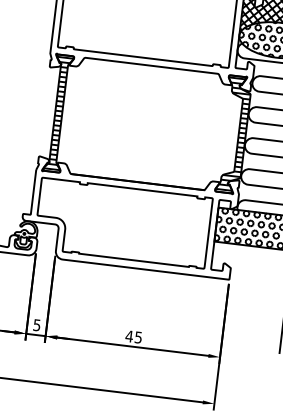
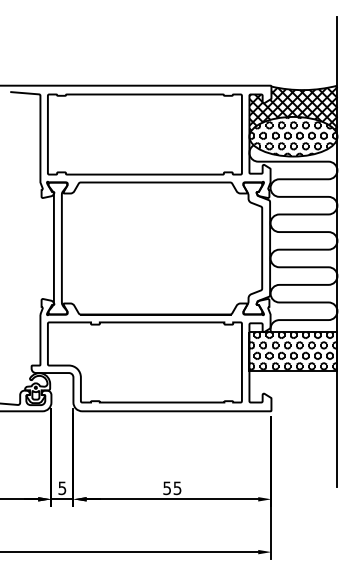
hatch: (58, 113) -> (57, 248), removed
hatch: (233, 133) -> (256, 247), removed
text: (128, 336) -> (166, 488), 45 -> 55

